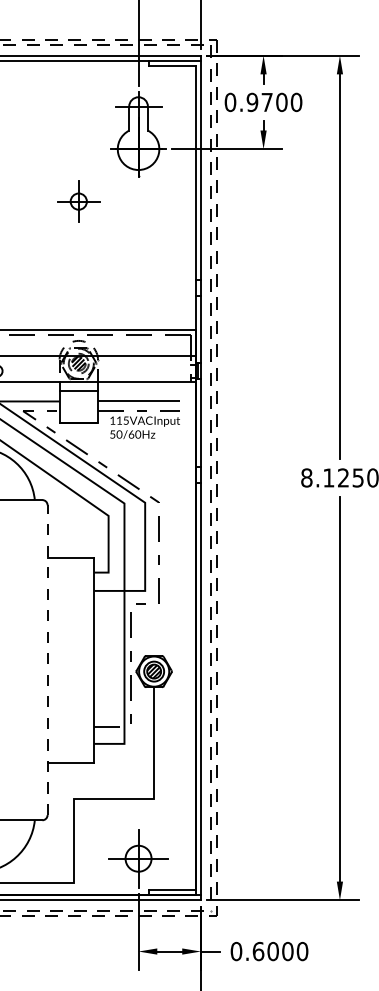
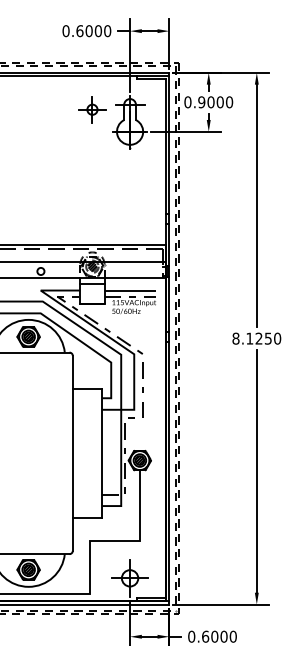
text: (266, 102) -> (210, 102), 0.9700 -> 0.9000
part: (78, 201) -> (92, 109), moved
line: (47, 658) -> (72, 452), dashed -> solid

